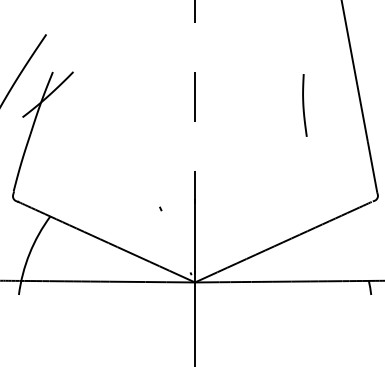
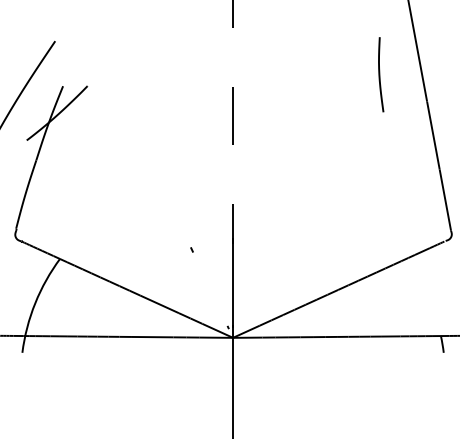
curve: (304, 105) -> (380, 74), moved

